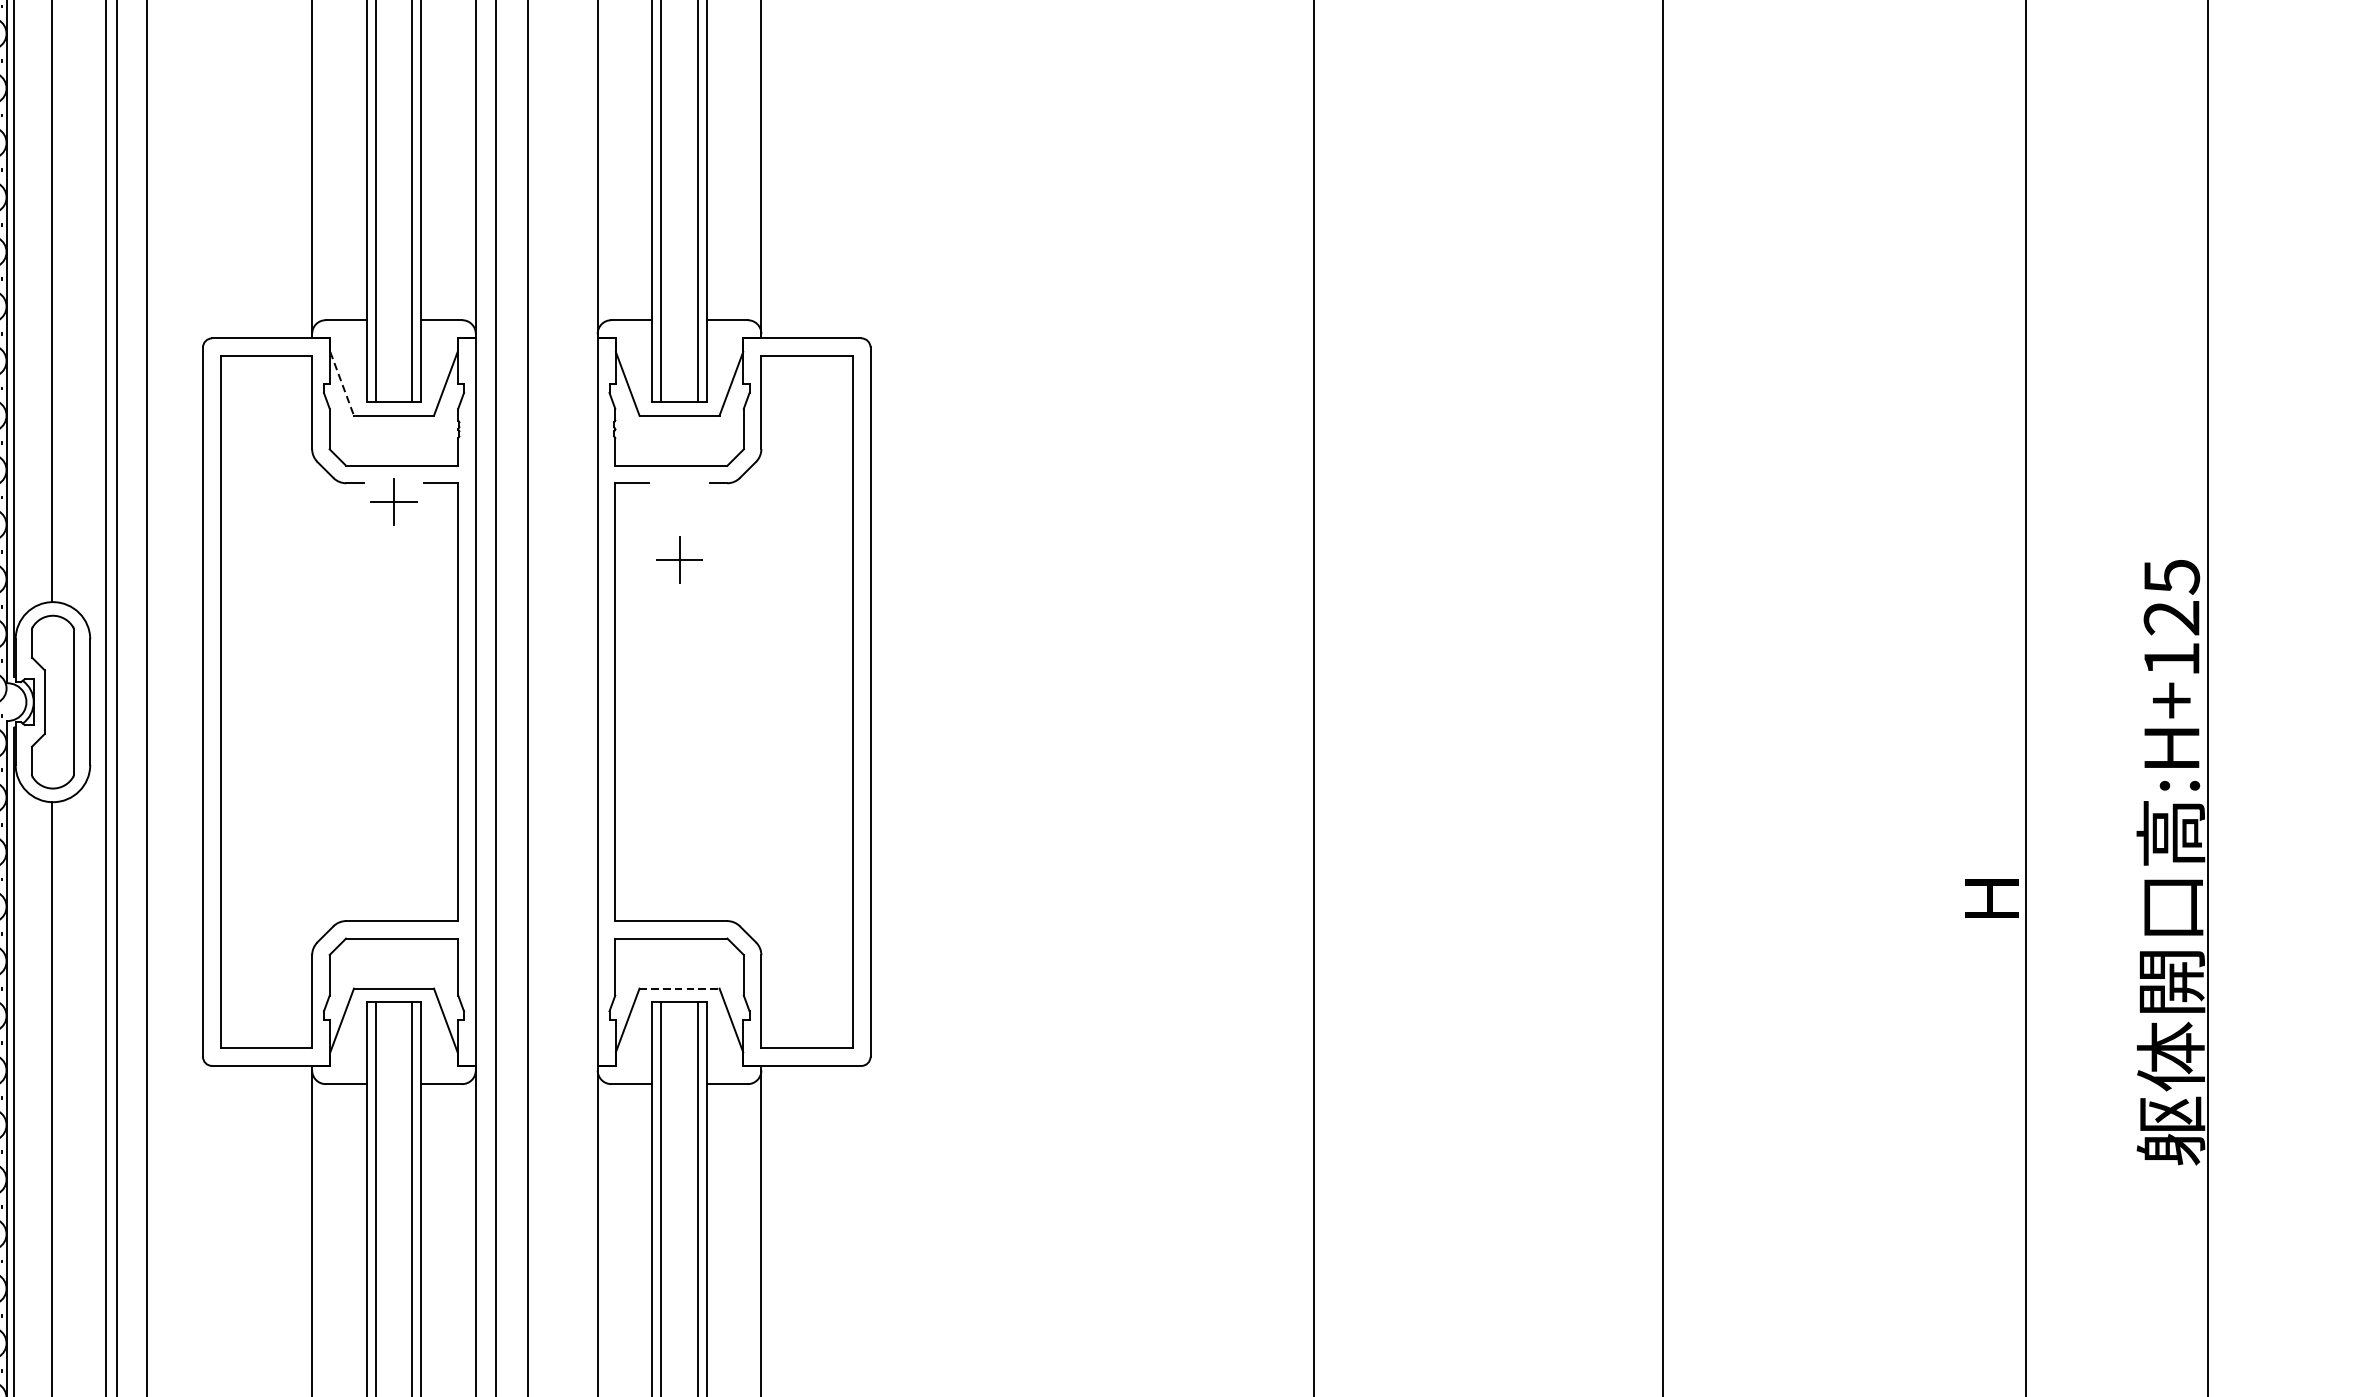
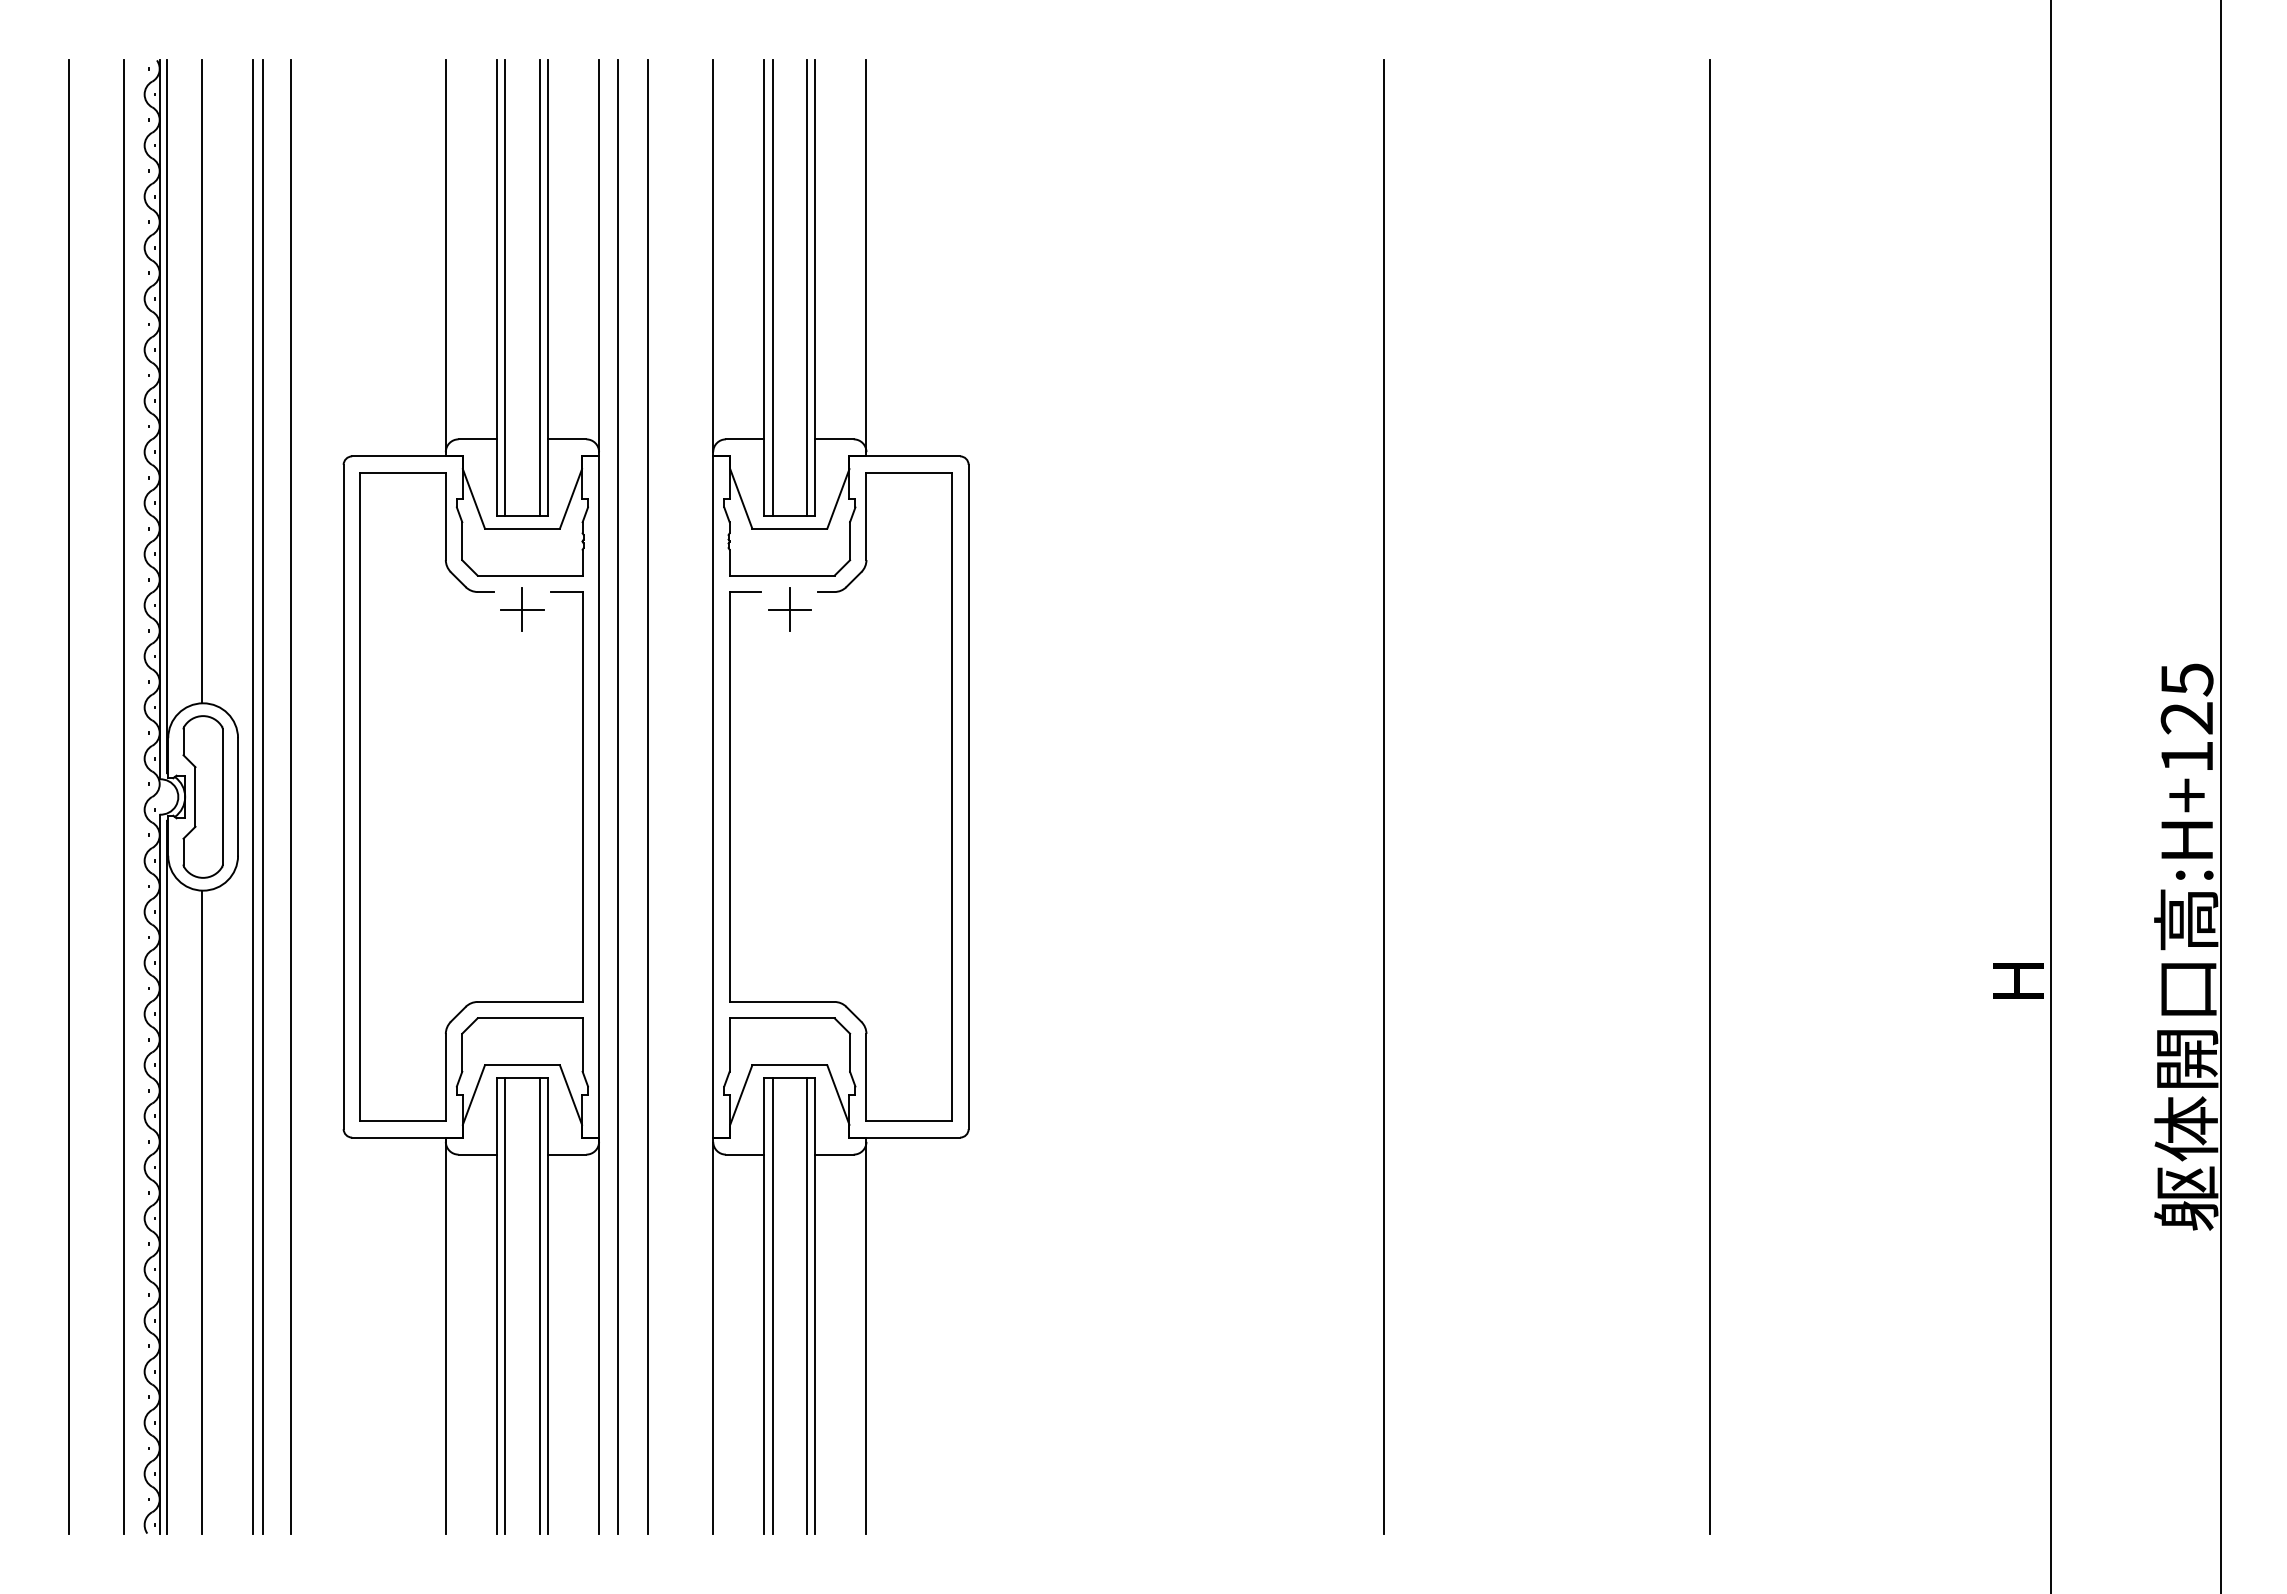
line: (341, 383) -> (473, 498), dashed -> solid
part: (679, 559) -> (789, 609), moved
line: (680, 988) -> (790, 1065), dashed -> solid

